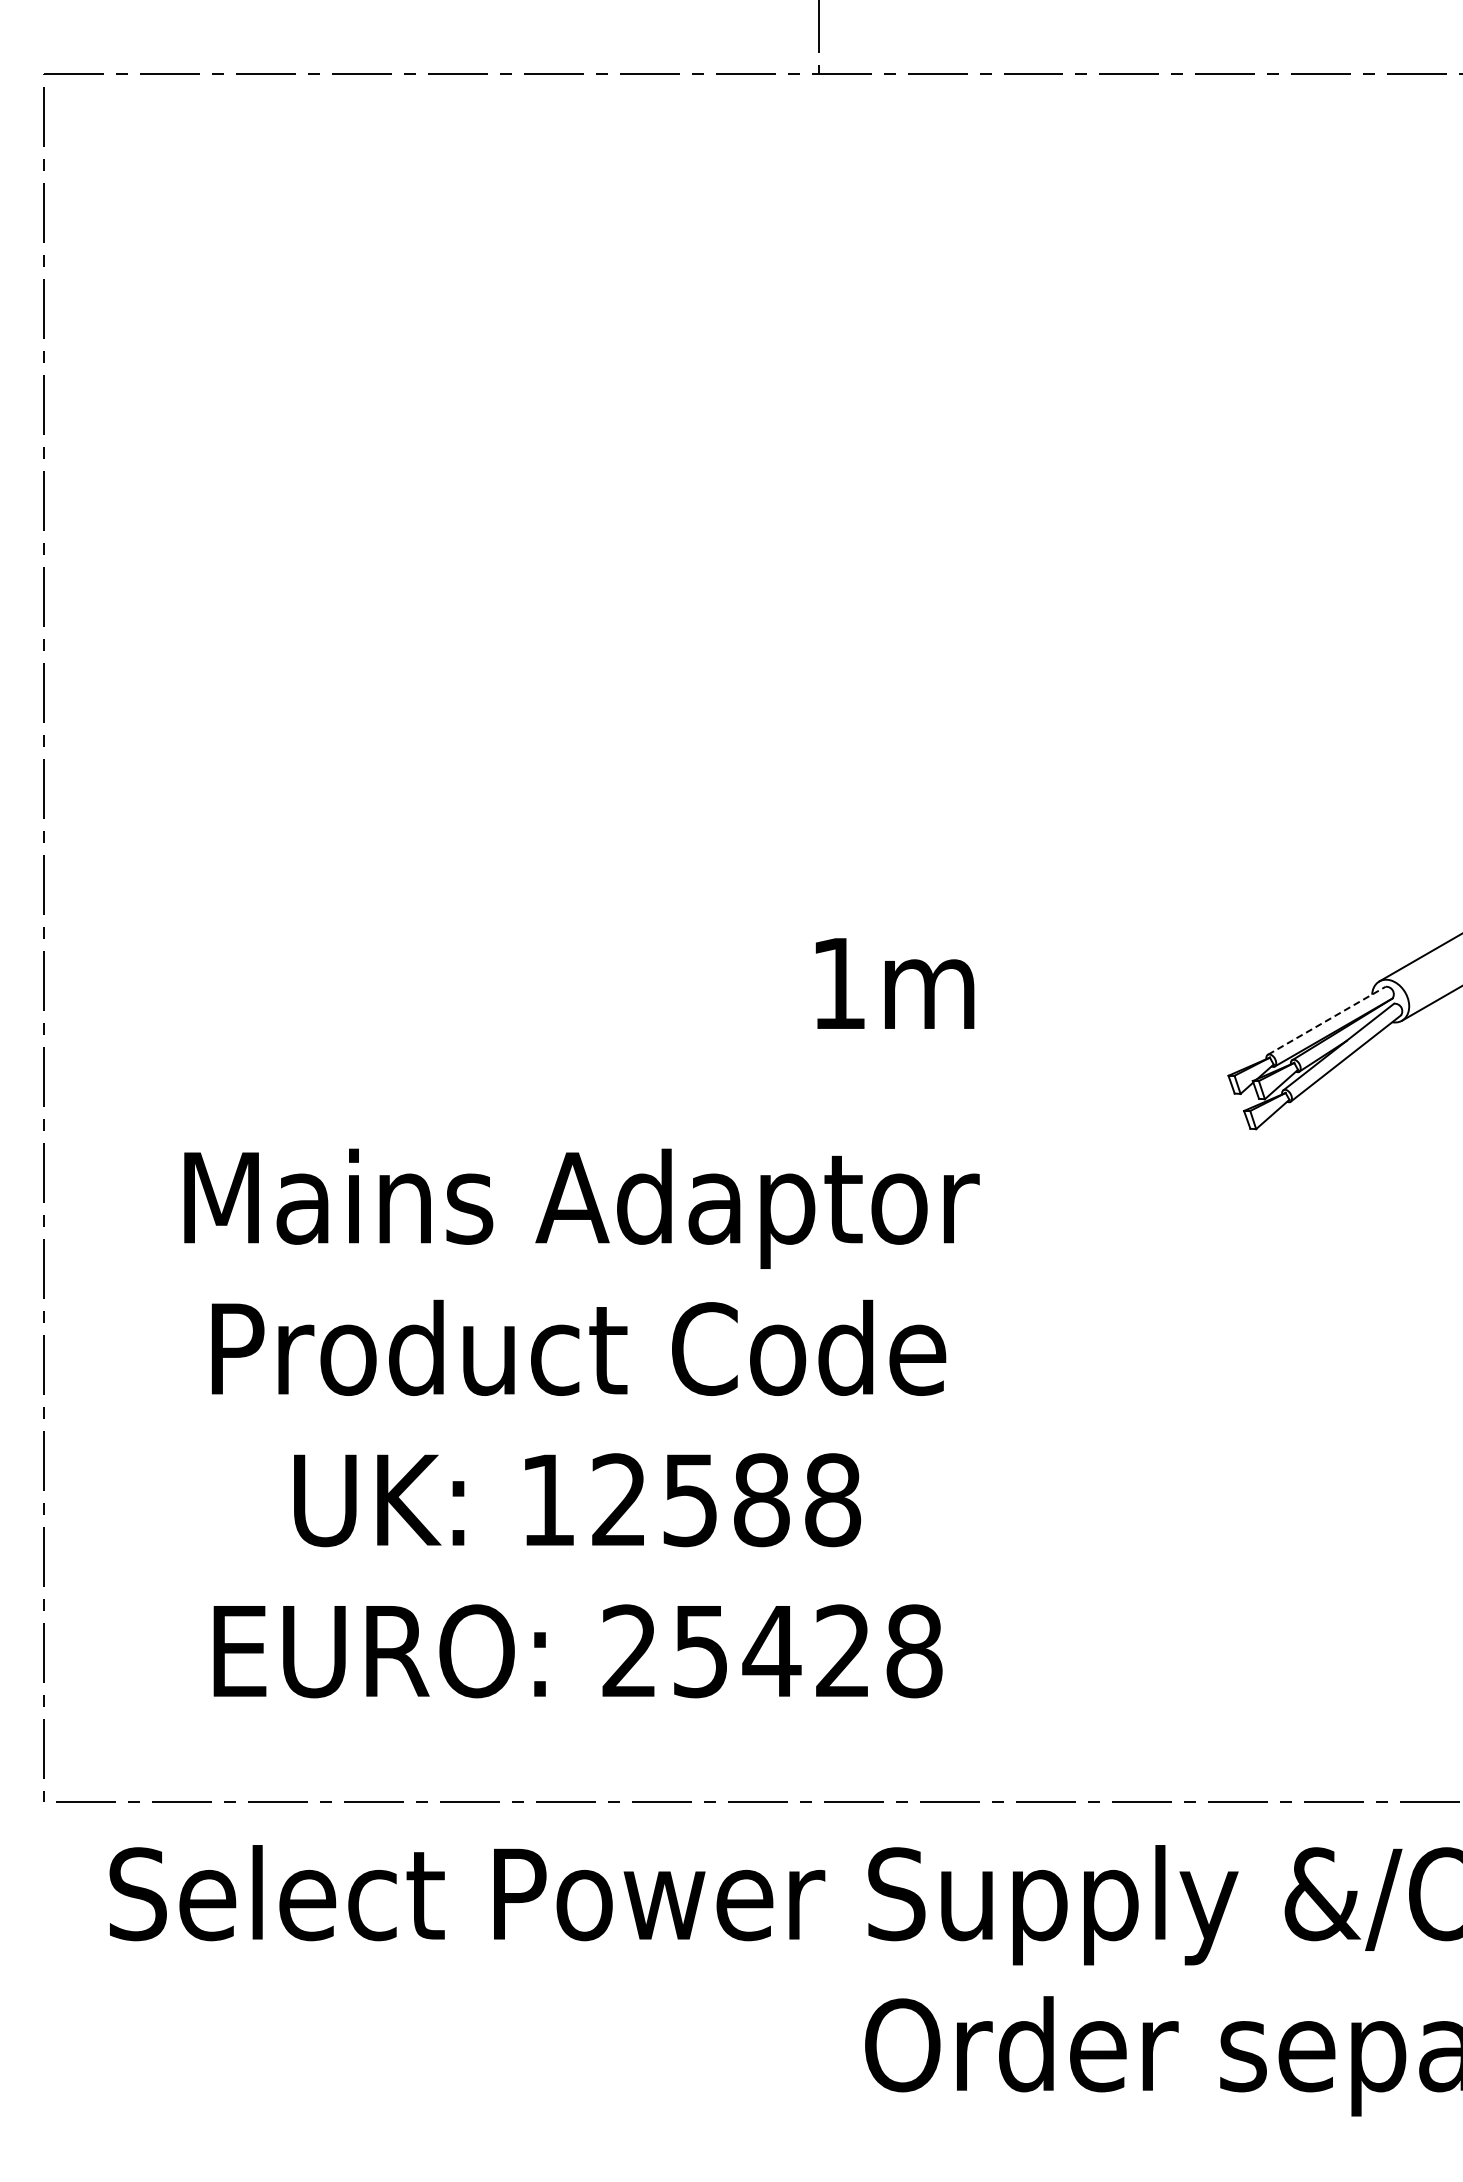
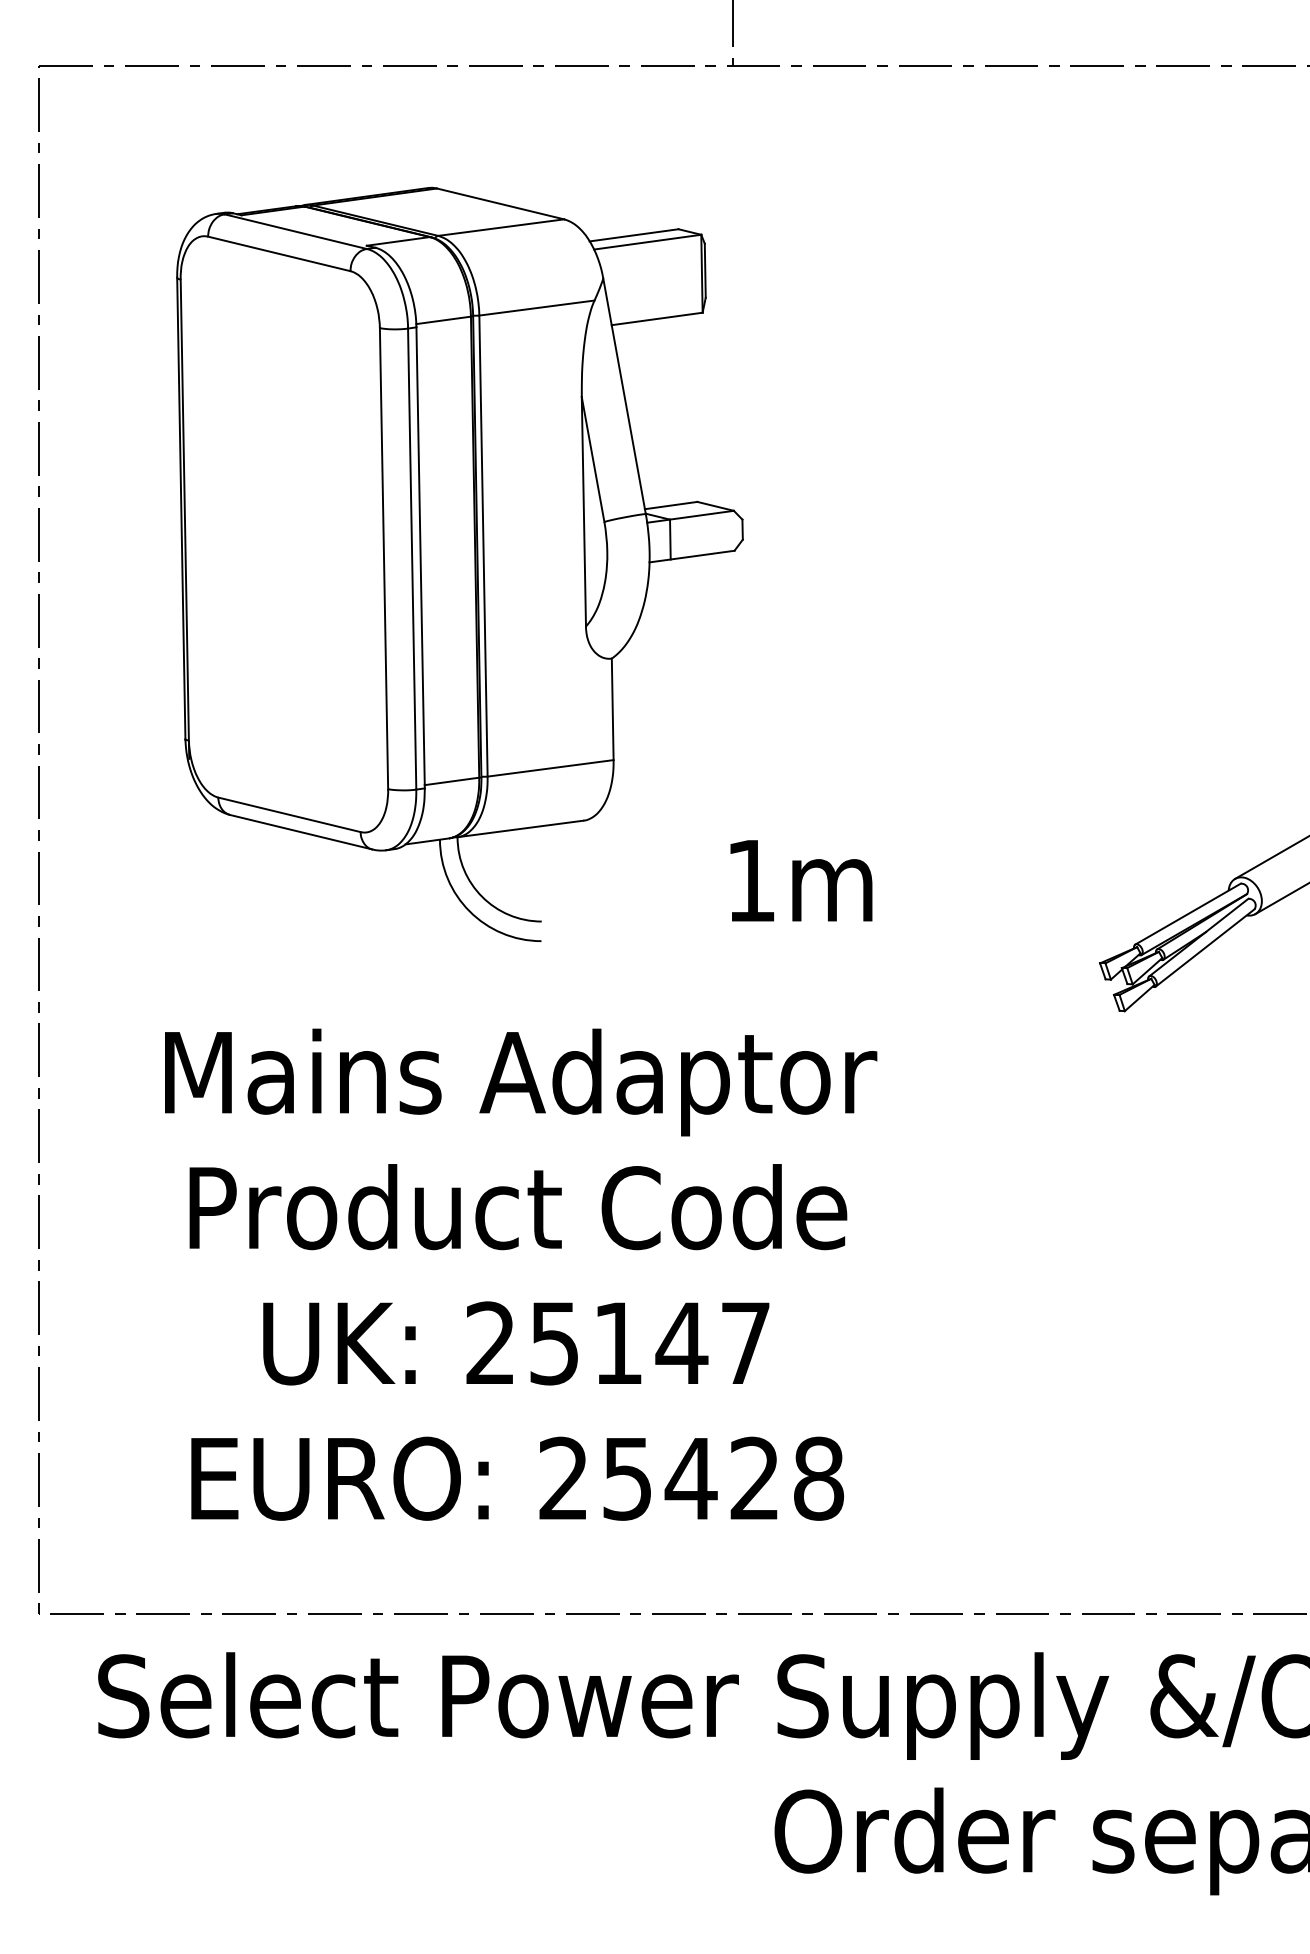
part: (513, 629) -> (459, 563), added
line: (1326, 1020) -> (1187, 913), dashed -> solid
text: (691, 1500) -> (619, 1343), 12588 -> 25147

